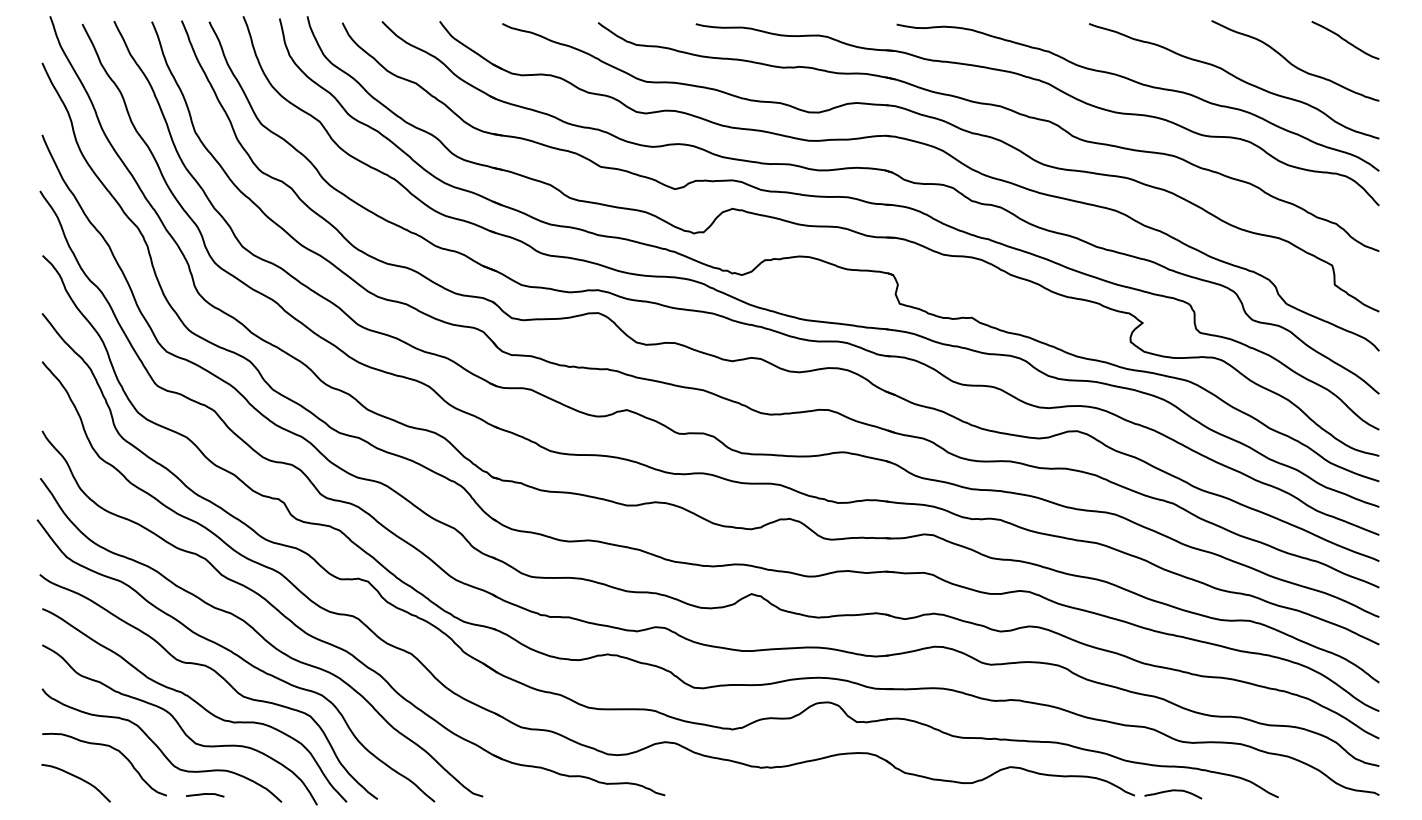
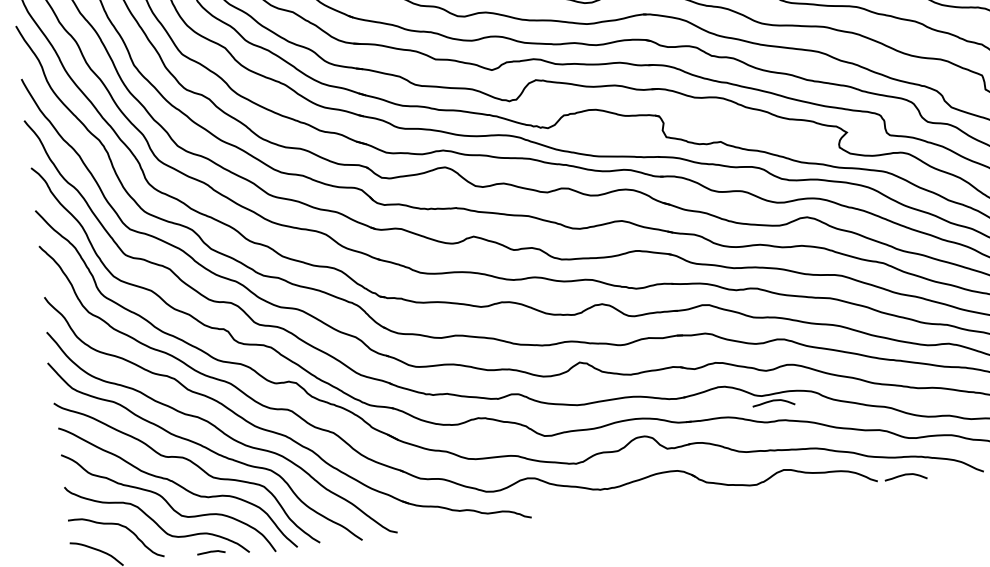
curve: (1006, 673) -> (773, 401), added
curve: (205, 794) -> (211, 552), moved

